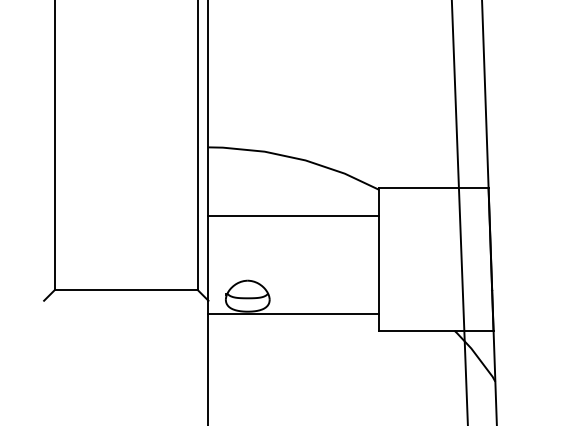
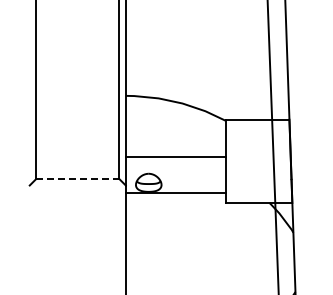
line: (293, 215) -> (175, 156), moved
line: (125, 290) -> (77, 179), solid -> dashed

